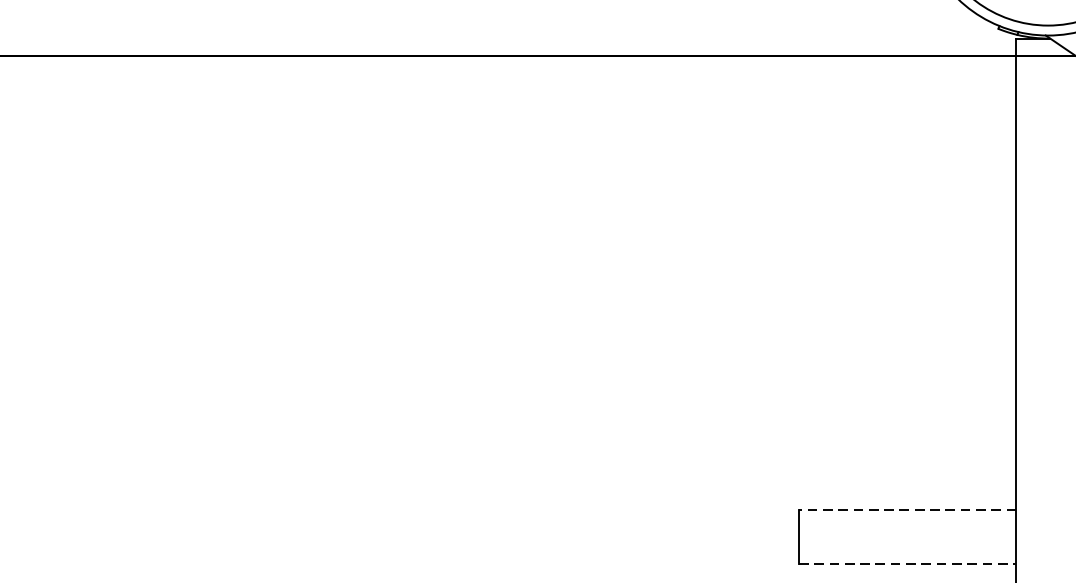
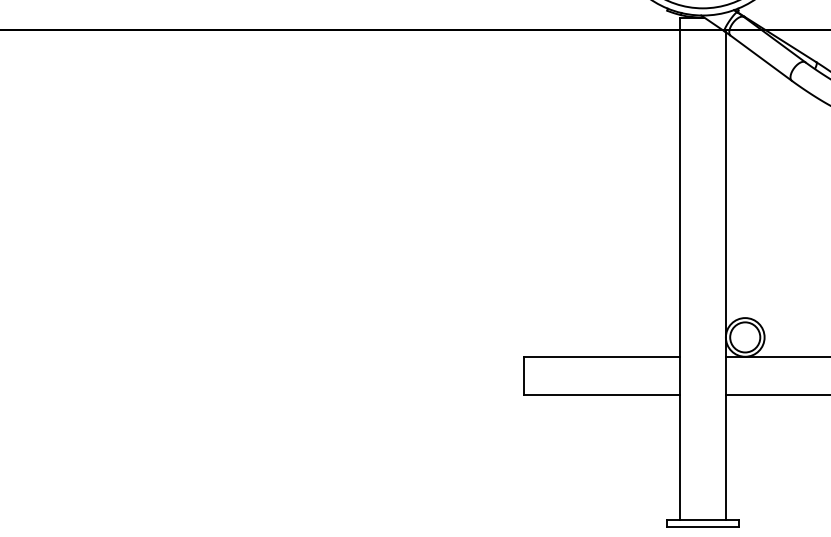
line: (907, 509) -> (601, 356), dashed -> solid
line: (908, 563) -> (602, 395), dashed -> solid

